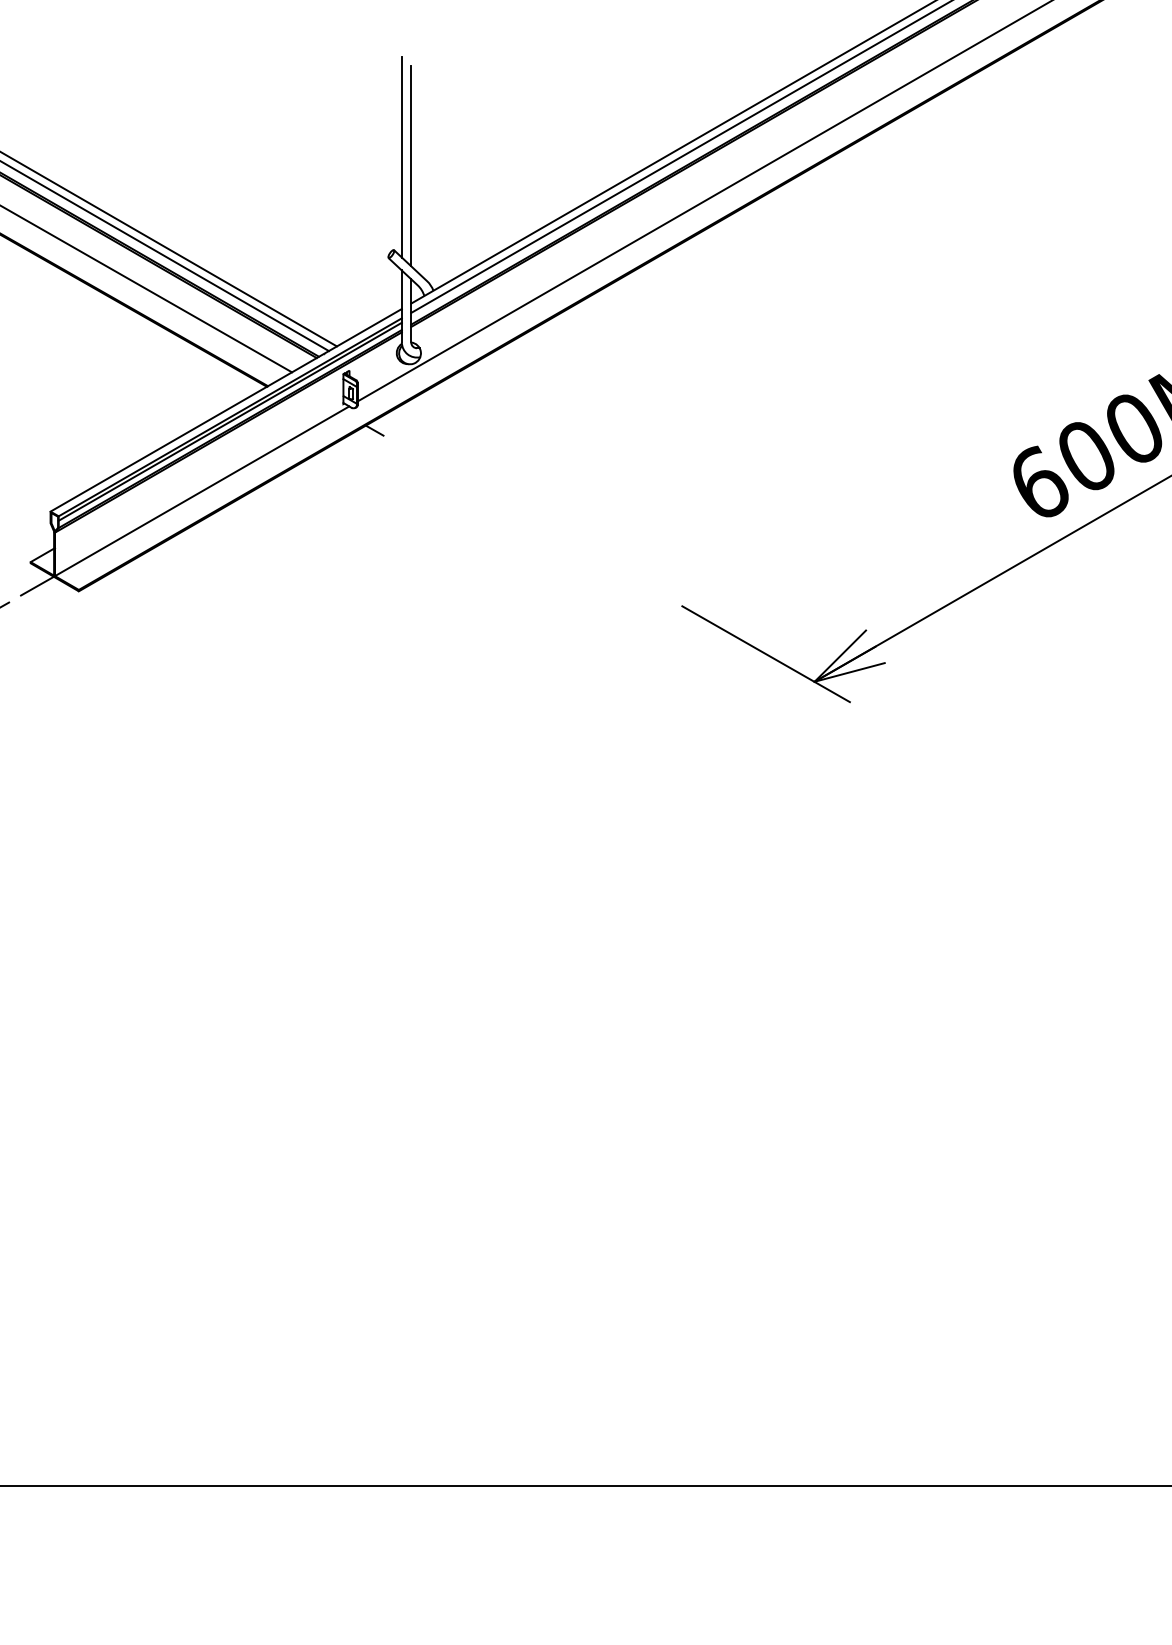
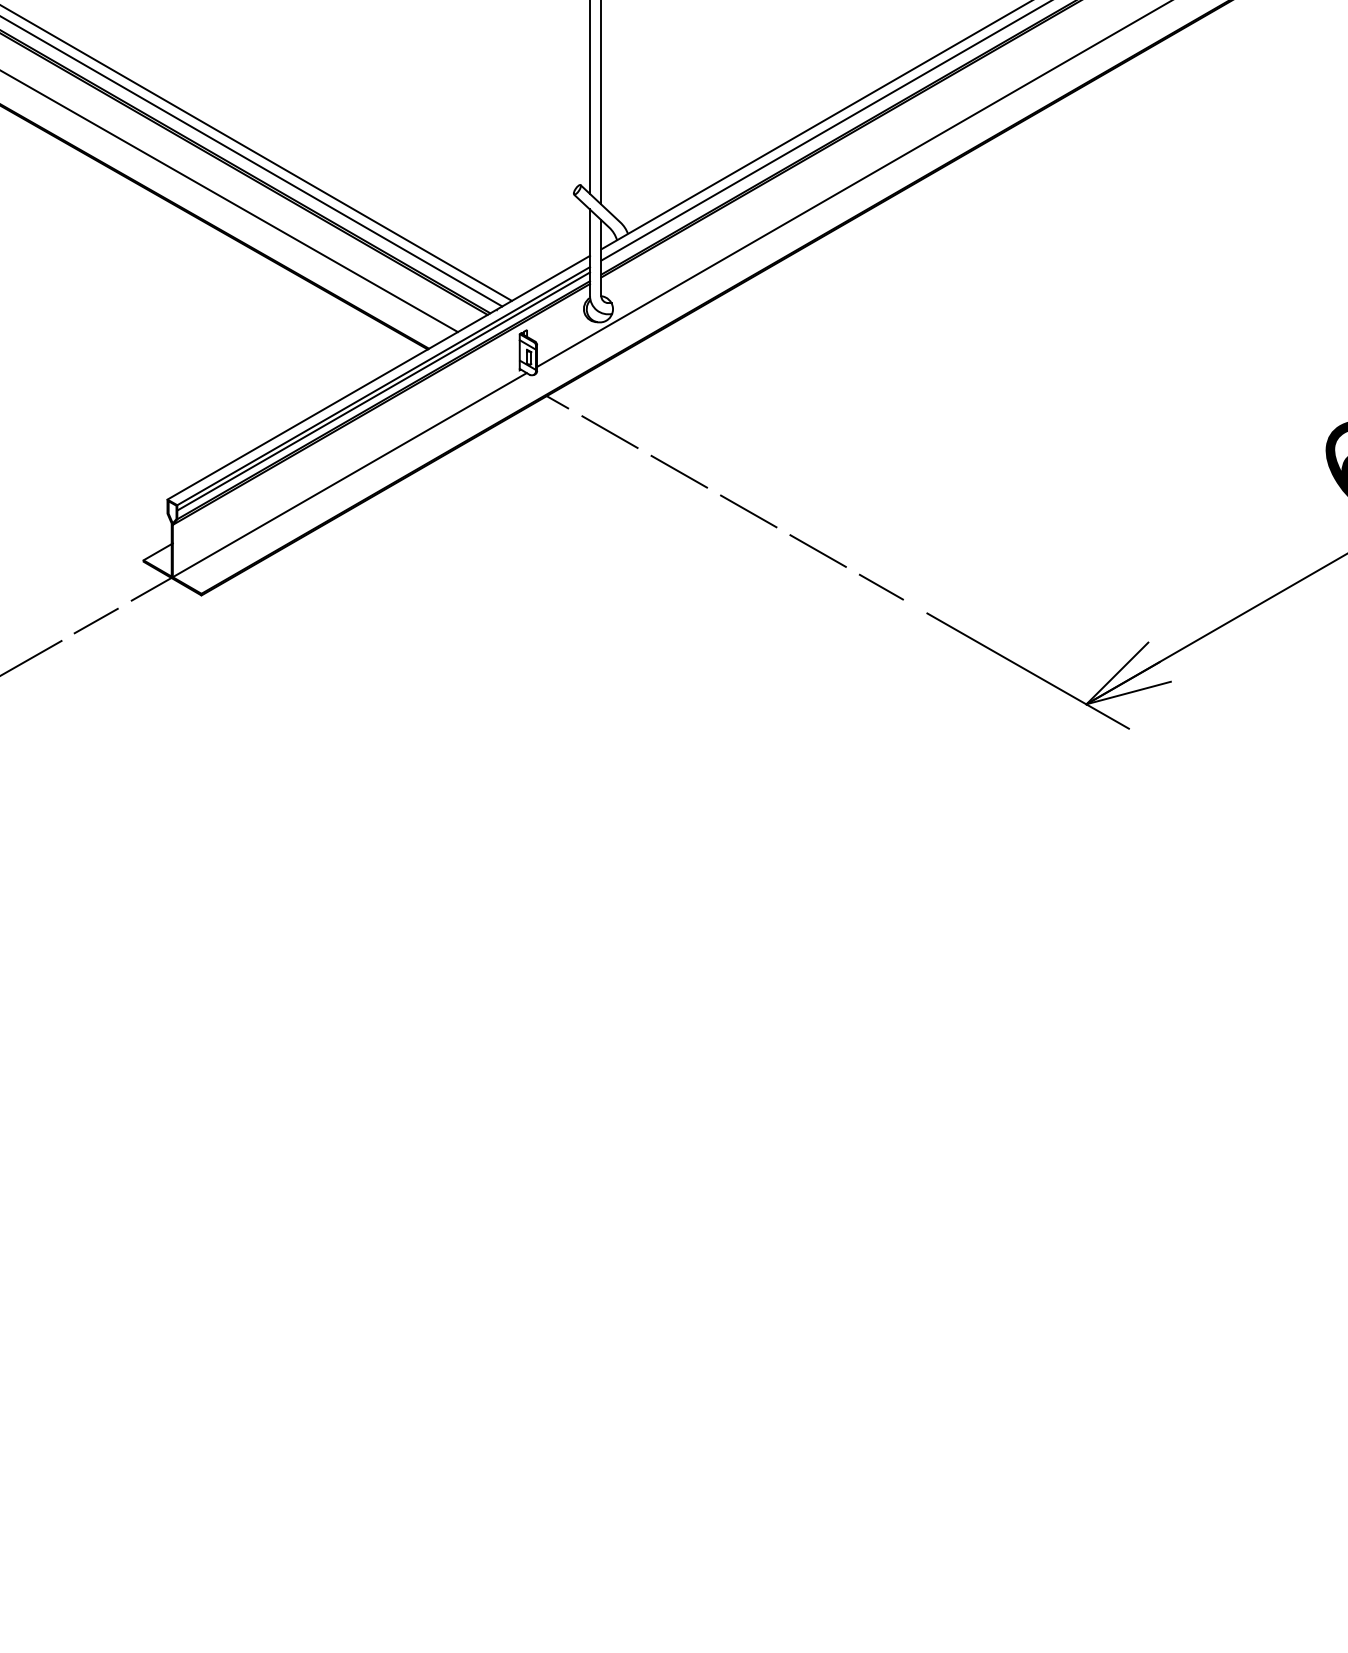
line: (418, 455) -> (610, 432), added
line: (475, 488) -> (678, 471), added
line: (533, 521) -> (748, 511), added
line: (591, 554) -> (818, 551), added
line: (643, 584) -> (880, 587), added

